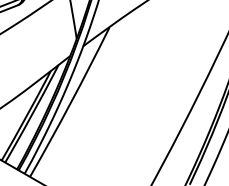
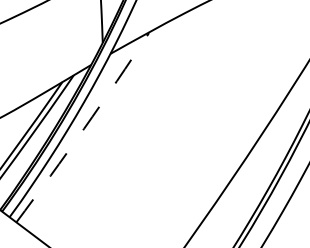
arc: (70, 102) -> (83, 128), solid -> dashed

